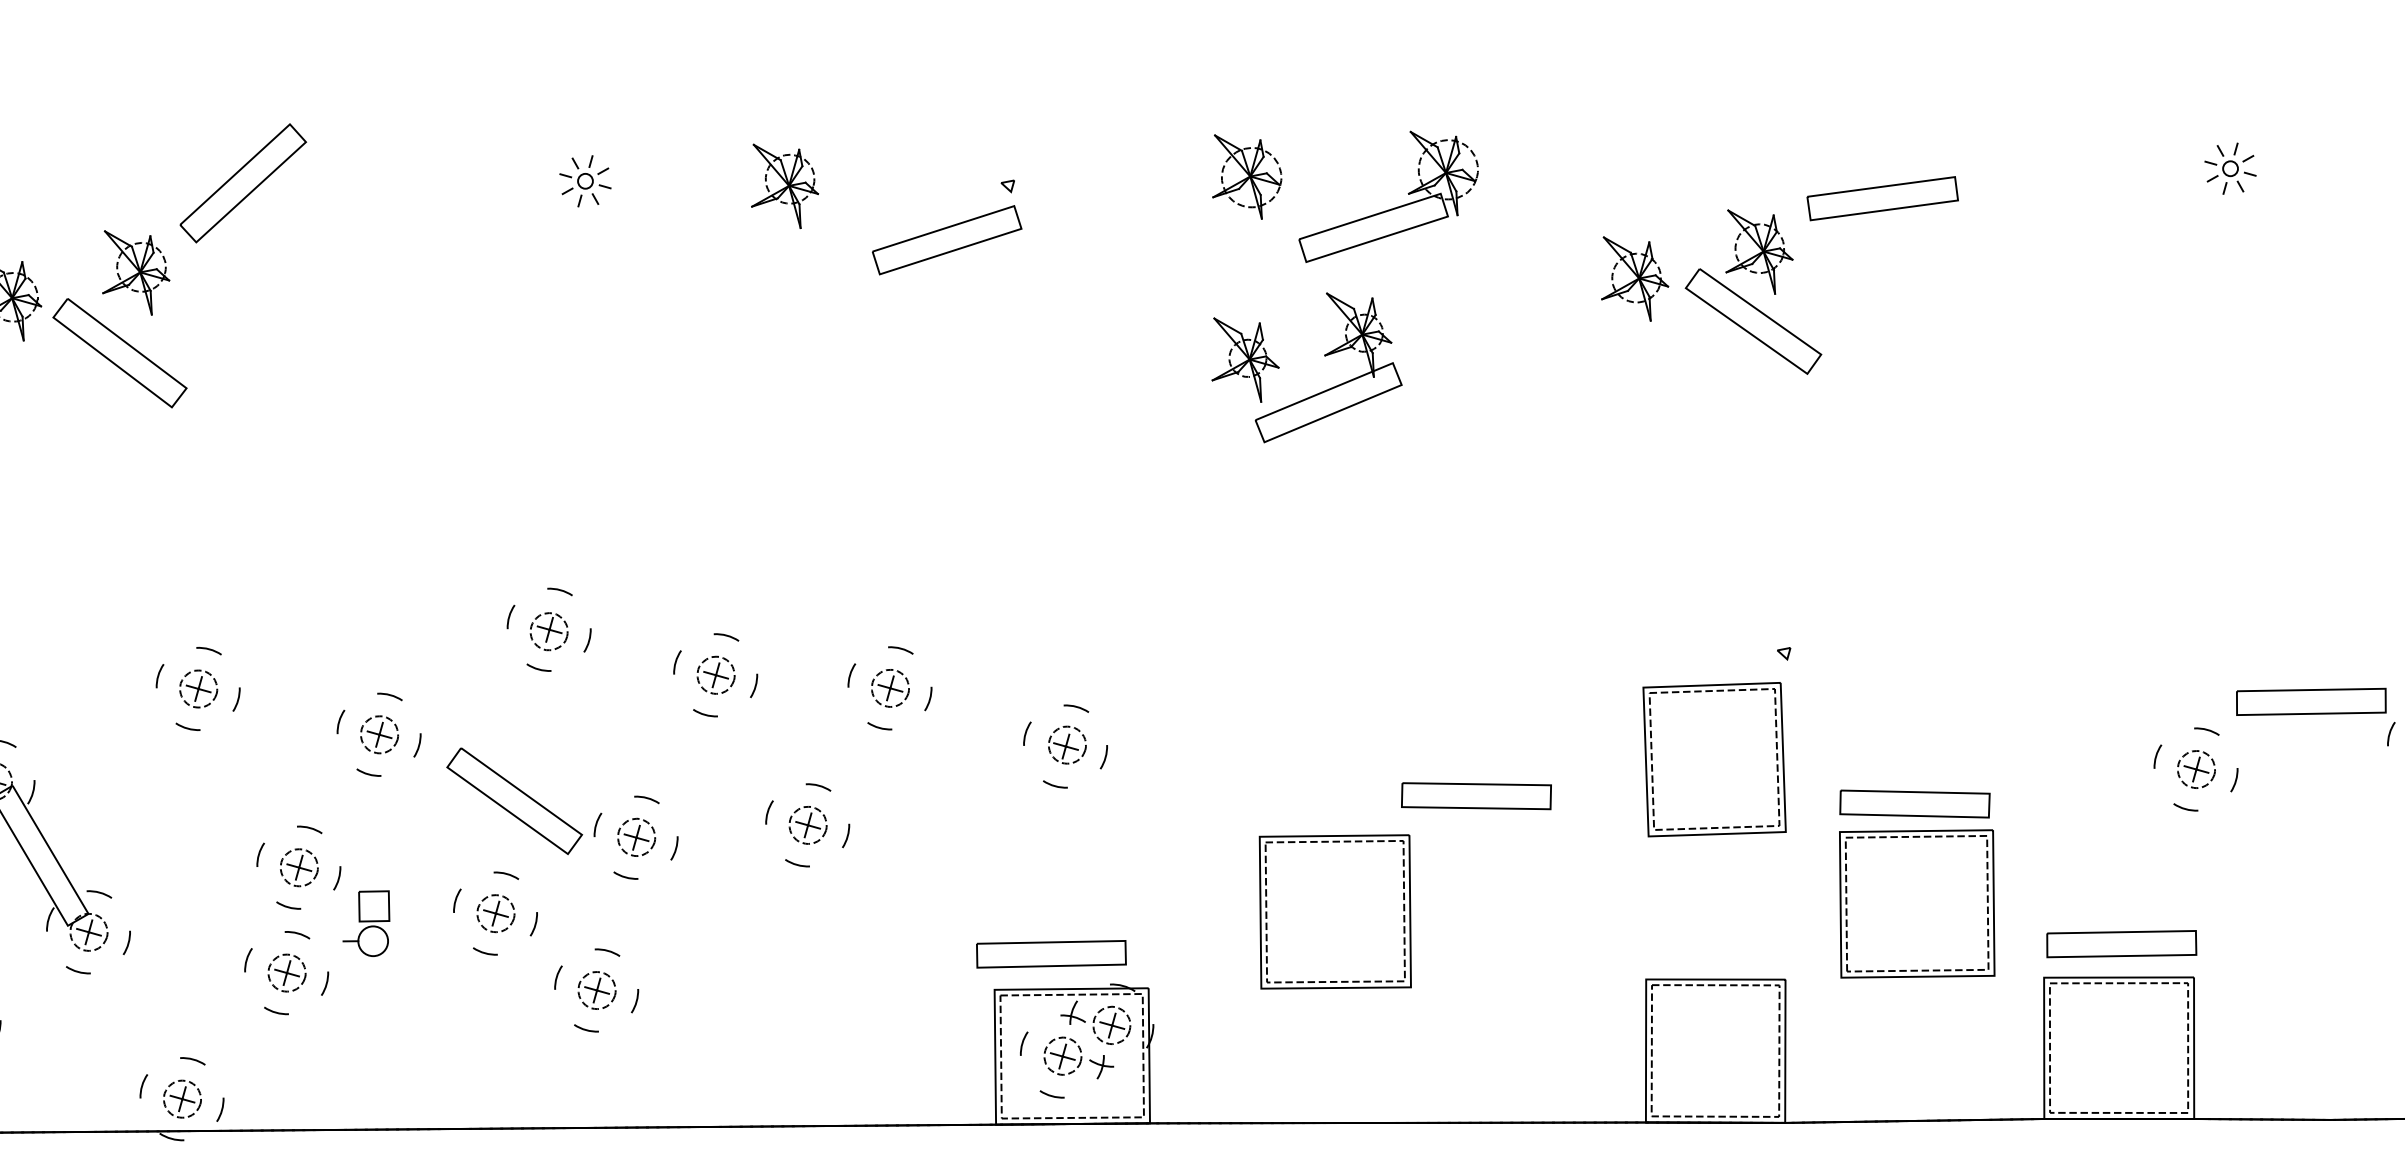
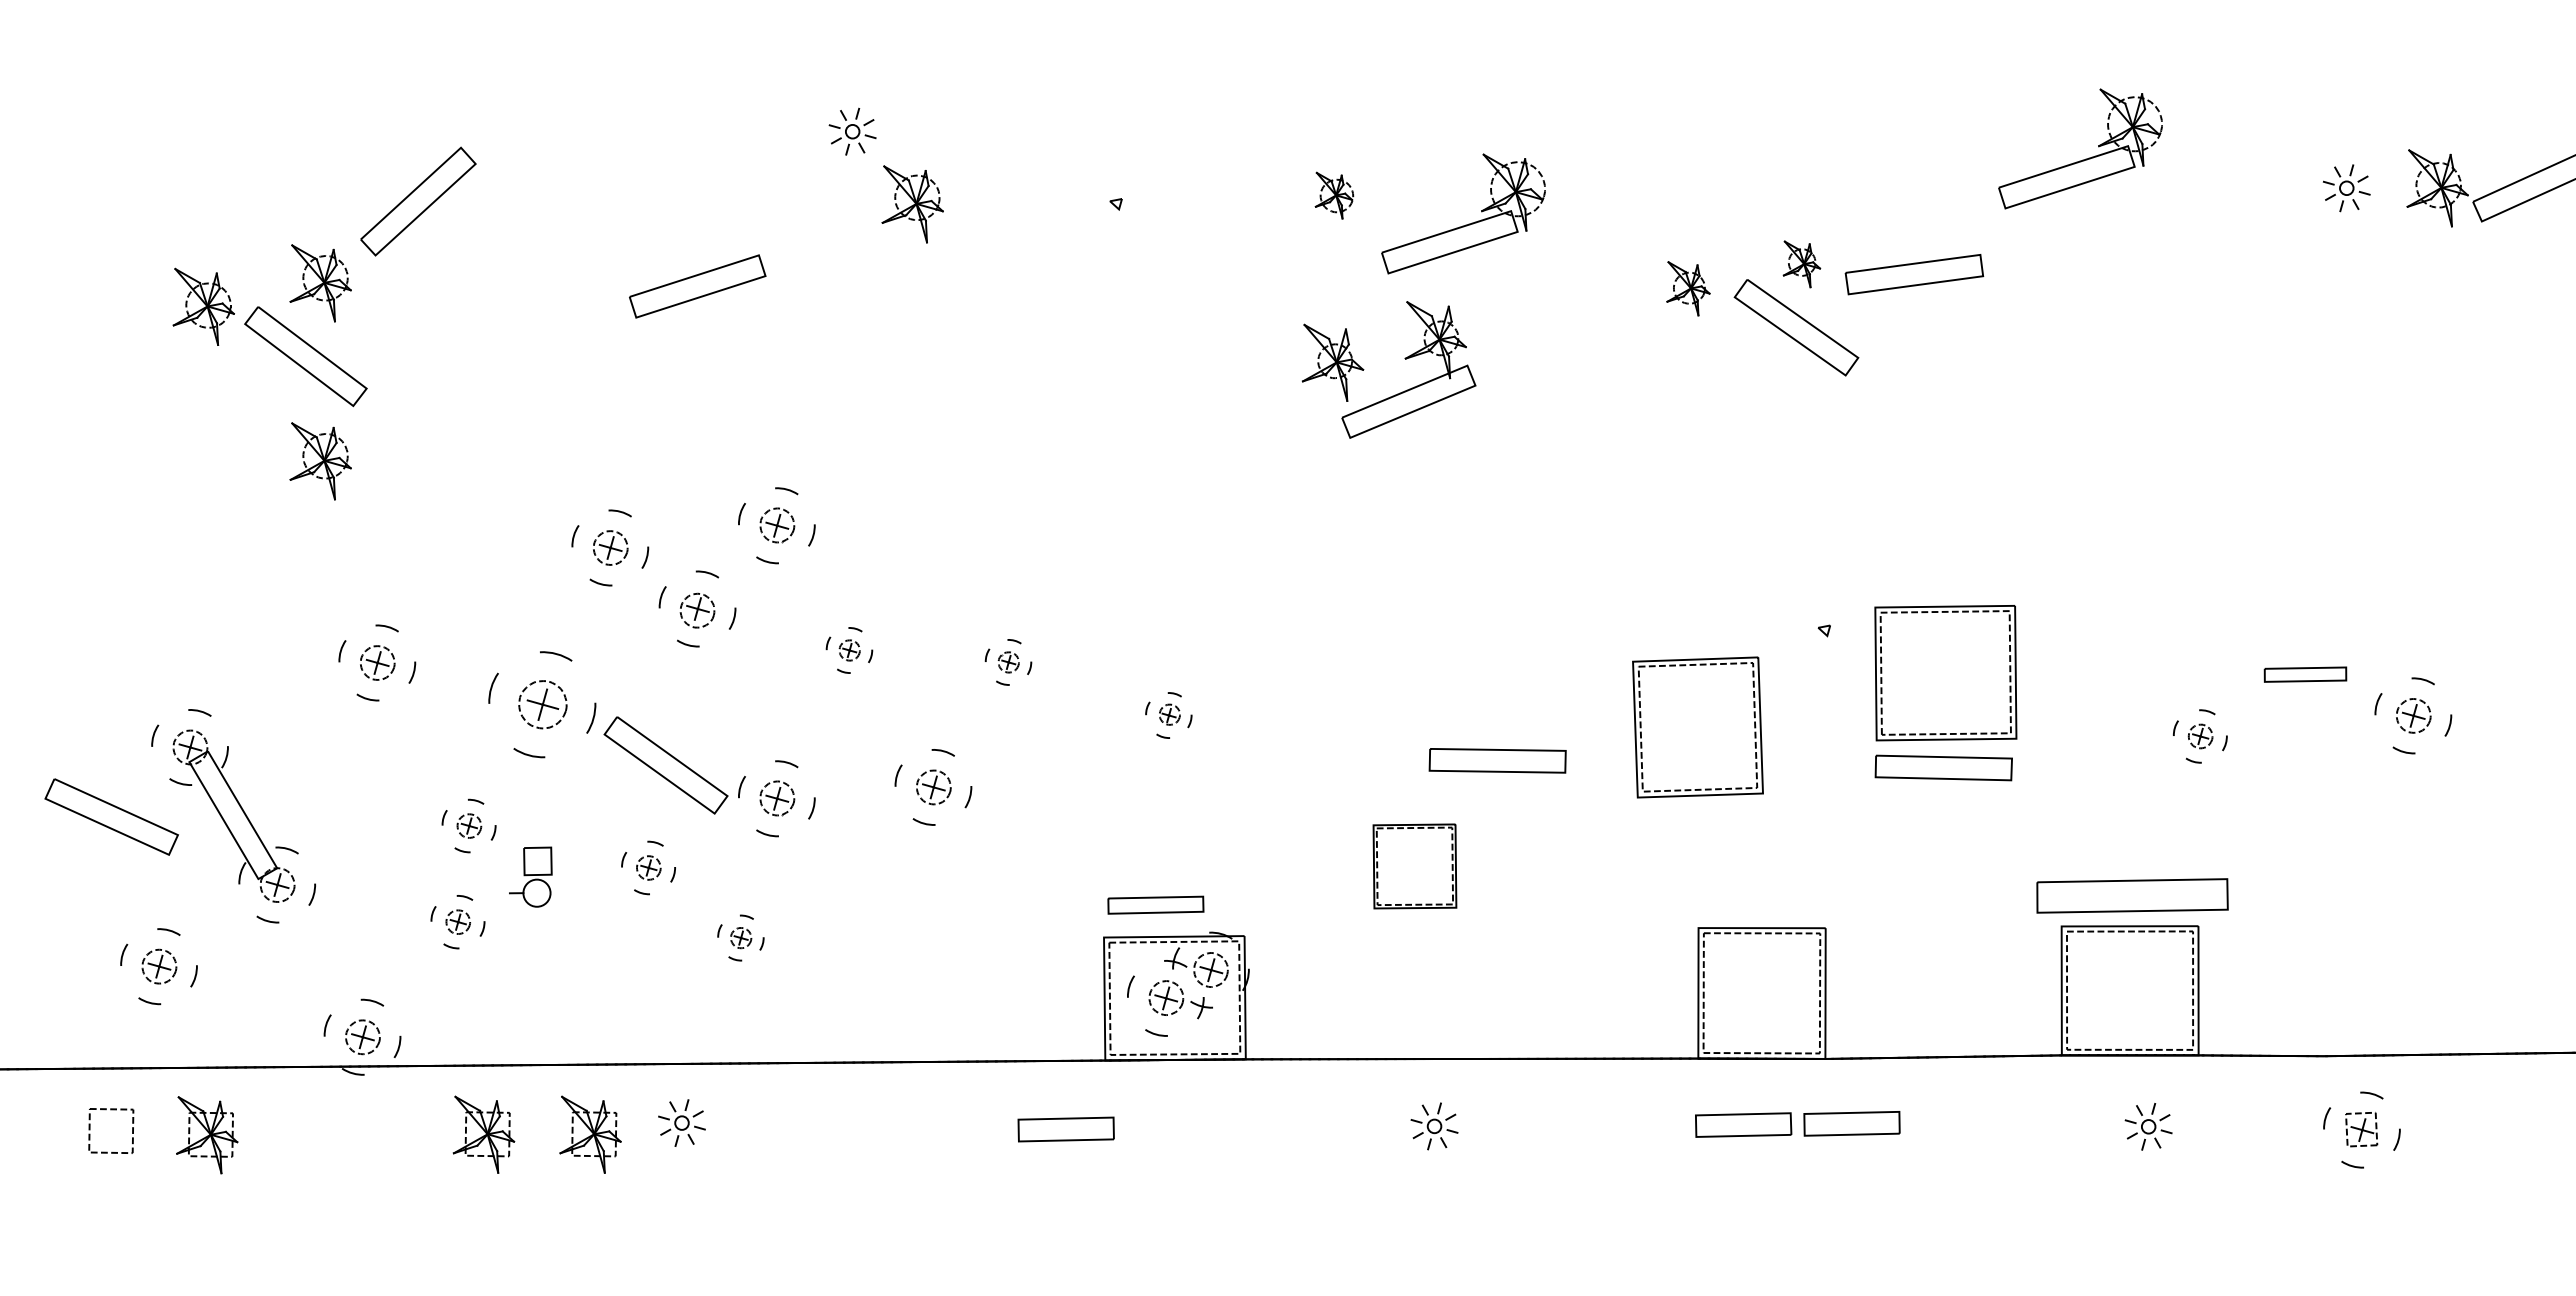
part: (2070, 136) -> (2085, 158), added
part: (2230, 168) -> (2346, 188), moved
part: (1247, 176) -> (1334, 195), size x0.6
part: (585, 181) -> (852, 131), moved
part: (1882, 198) -> (1914, 274), moved
part: (946, 240) -> (697, 286), moved
part: (1758, 252) -> (1801, 264), size x0.6
part: (1635, 278) -> (1688, 288), size x0.7
part: (135, 468) -> (320, 461), added
part: (635, 538) -> (776, 525), added
part: (453, 562) -> (610, 547), added
part: (715, 675) -> (849, 650), size x0.6
part: (889, 688) -> (1008, 662), size x0.6
part: (2311, 701) -> (2305, 674), size x0.6
part: (379, 734) -> (542, 704), size x1.4
part: (1065, 746) -> (1168, 715), size x0.6
part: (1714, 759) -> (1697, 727), moved
part: (2196, 769) -> (2200, 736), size x0.7
part: (1476, 795) -> (1497, 760), moved
part: (298, 867) -> (468, 825), size x0.7
part: (1916, 904) -> (1945, 673), moved
part: (1334, 912) -> (1414, 866), size x0.6
part: (495, 913) -> (648, 867), size x0.7
part: (2121, 943) -> (2132, 895), size x1.4
part: (1051, 954) -> (1155, 905), size x0.7
part: (286, 972) -> (457, 921), size x0.7
part: (596, 989) -> (740, 937), size x0.6

